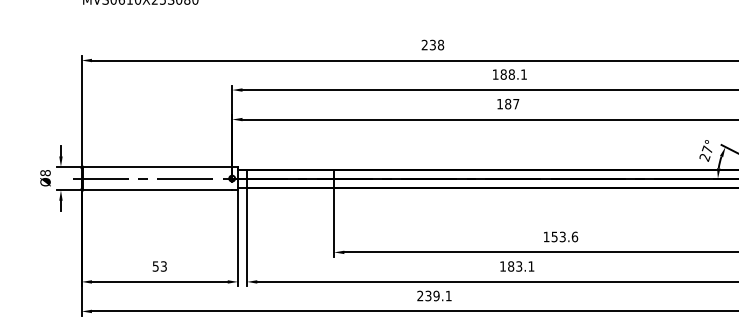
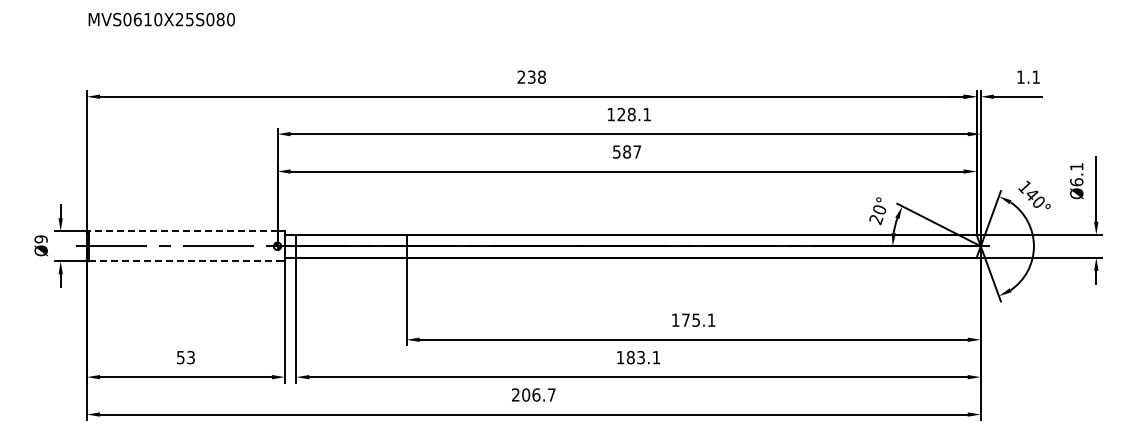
text: (503, 74) -> (621, 114), 188.1 -> 128.1
text: (499, 103) -> (616, 151), 187 -> 587
text: (707, 149) -> (879, 209), 27° -> 20°
line: (157, 166) -> (182, 231), solid -> dashed
text: (45, 173) -> (40, 239), Ø8 -> Ø9
line: (157, 190) -> (183, 261), solid -> dashed
text: (564, 236) -> (698, 319), 153.6 -> 175.1
text: (438, 295) -> (538, 394), 239.1 -> 206.7

